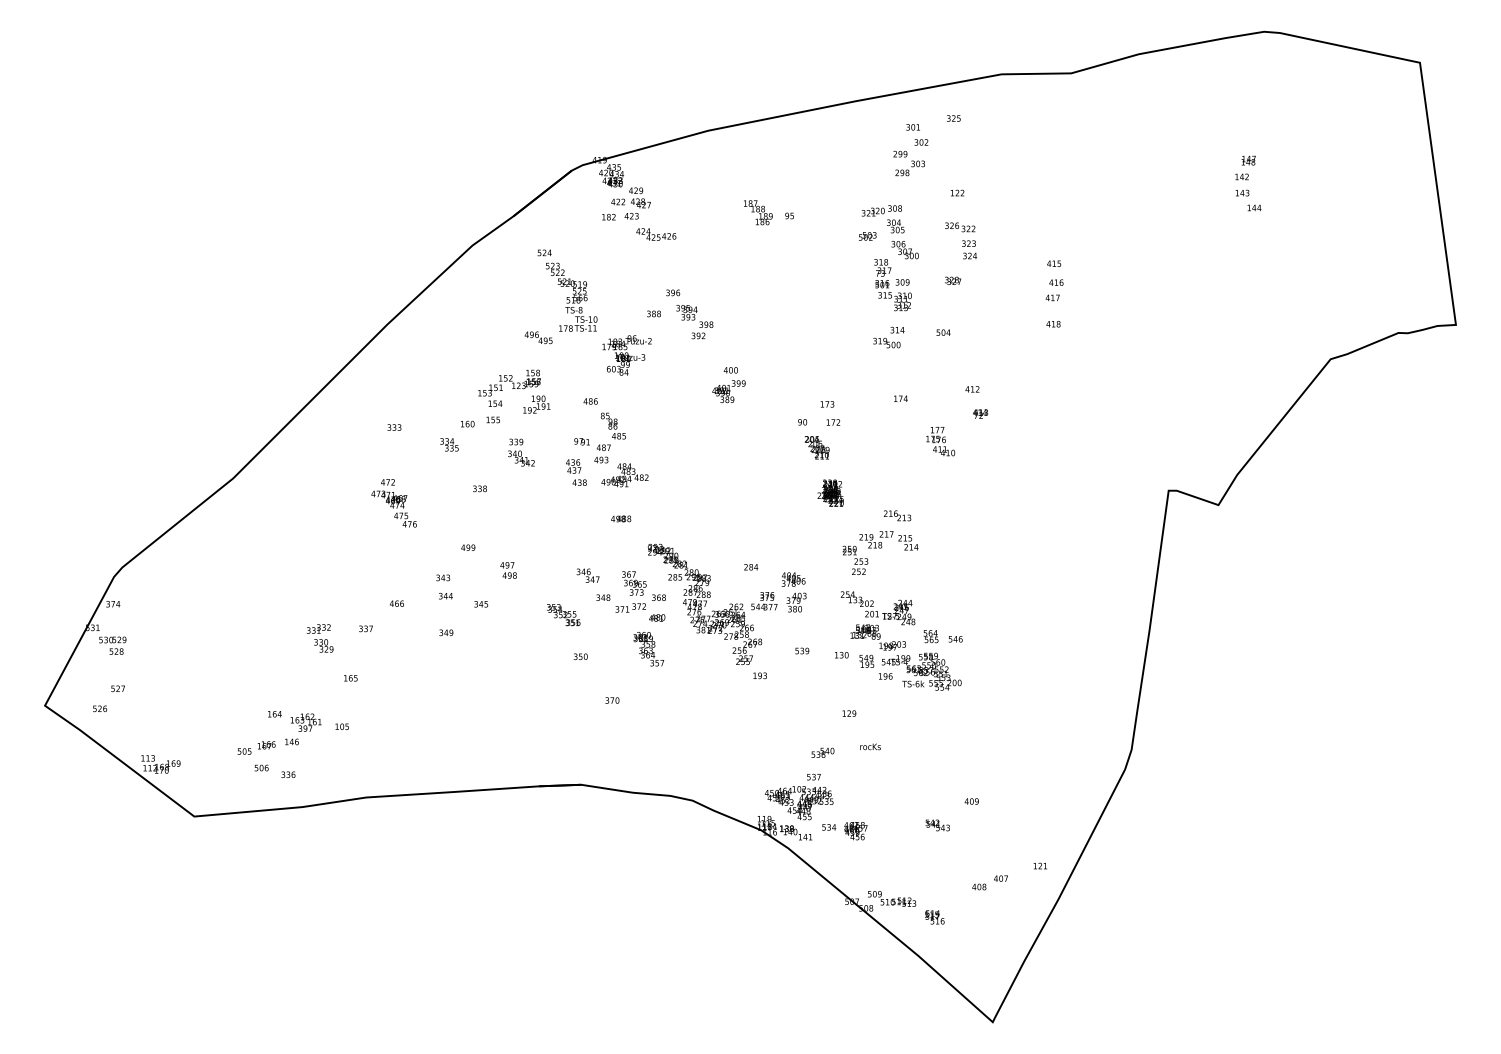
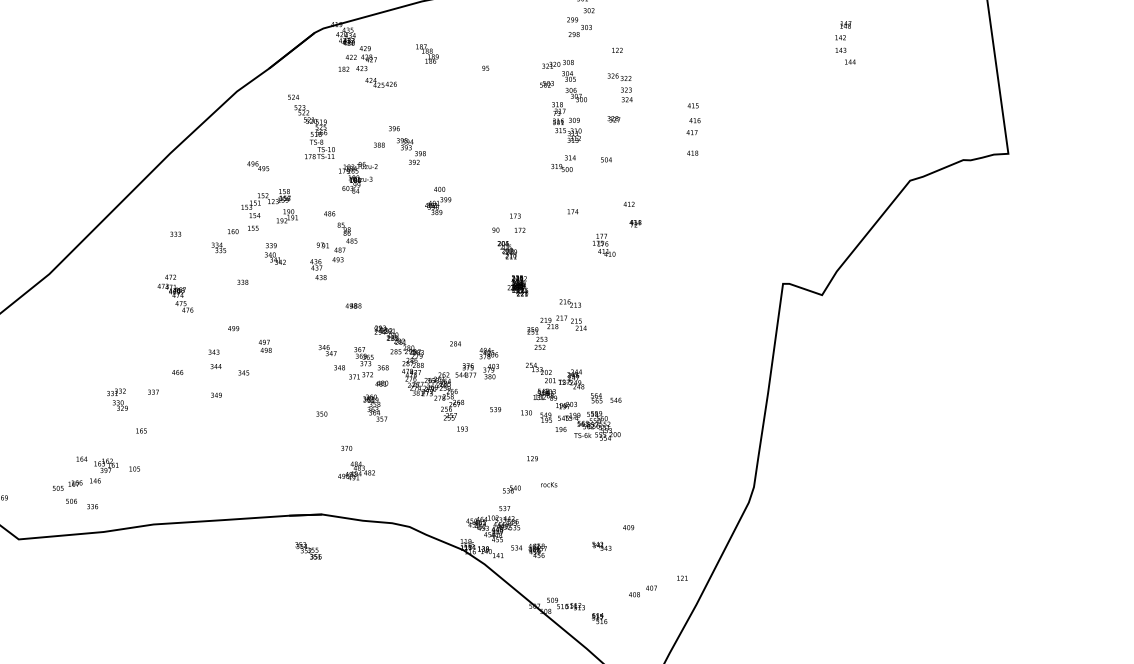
text: (758, 212) -> (427, 53), moved
text: (538, 337) -> (258, 166), moved
text: (624, 475) -> (356, 471), moved
text: (563, 615) -> (308, 551), moved

